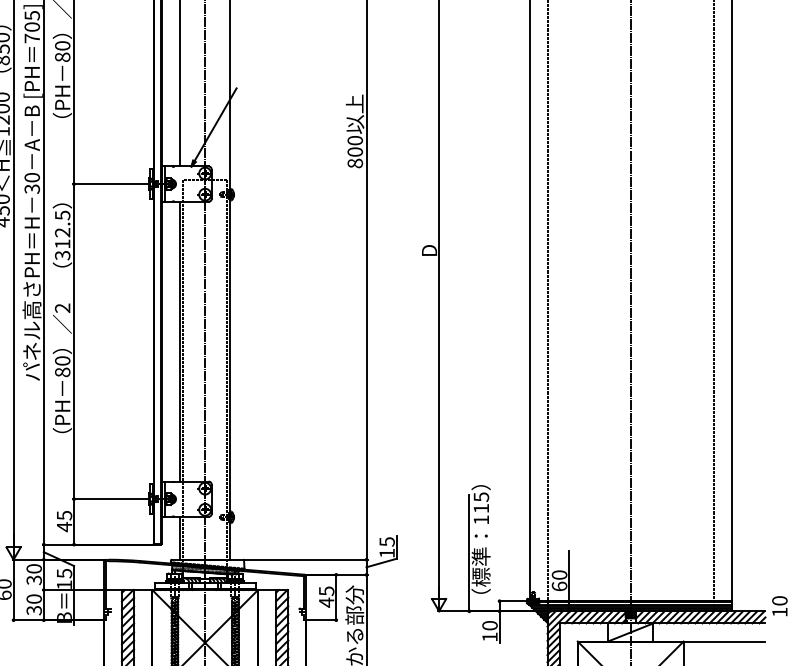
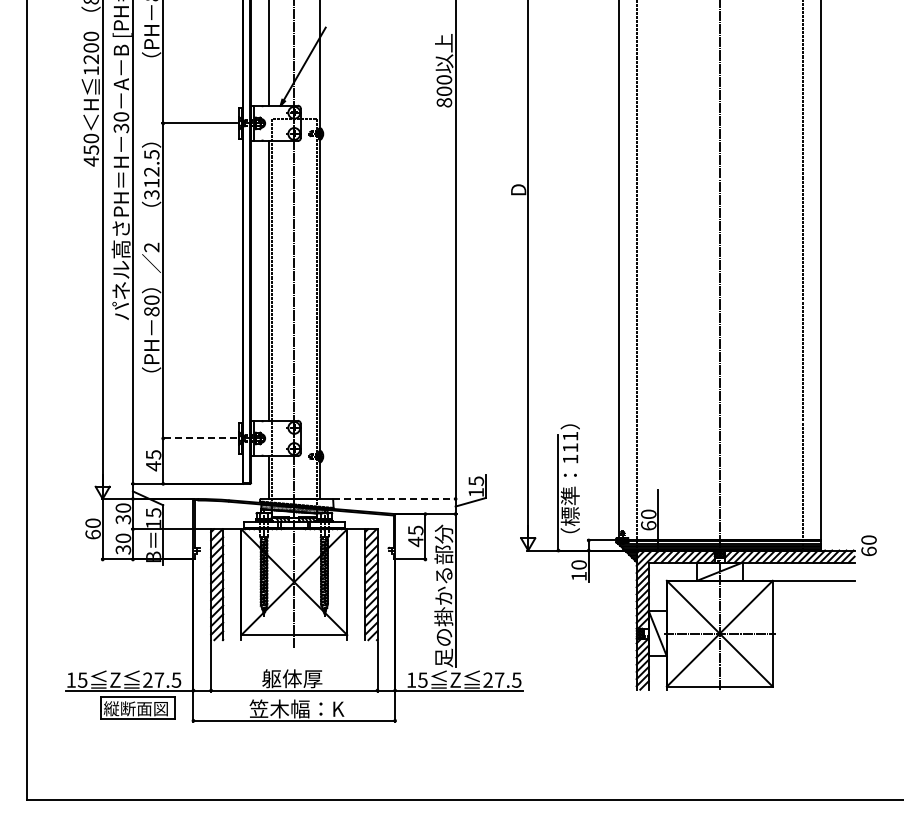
text: (481, 497) -> (570, 436), 115 -> 111
line: (110, 499) -> (199, 438), solid -> dashed
line: (305, 559) -> (394, 498), solid -> dashed
text: (779, 612) -> (868, 551), 10 -> 60

